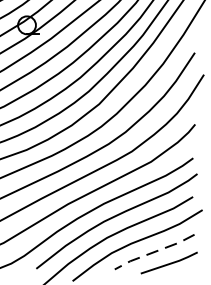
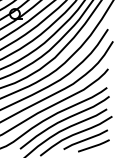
line: (154, 251) -> (85, 139), dashed -> solid

